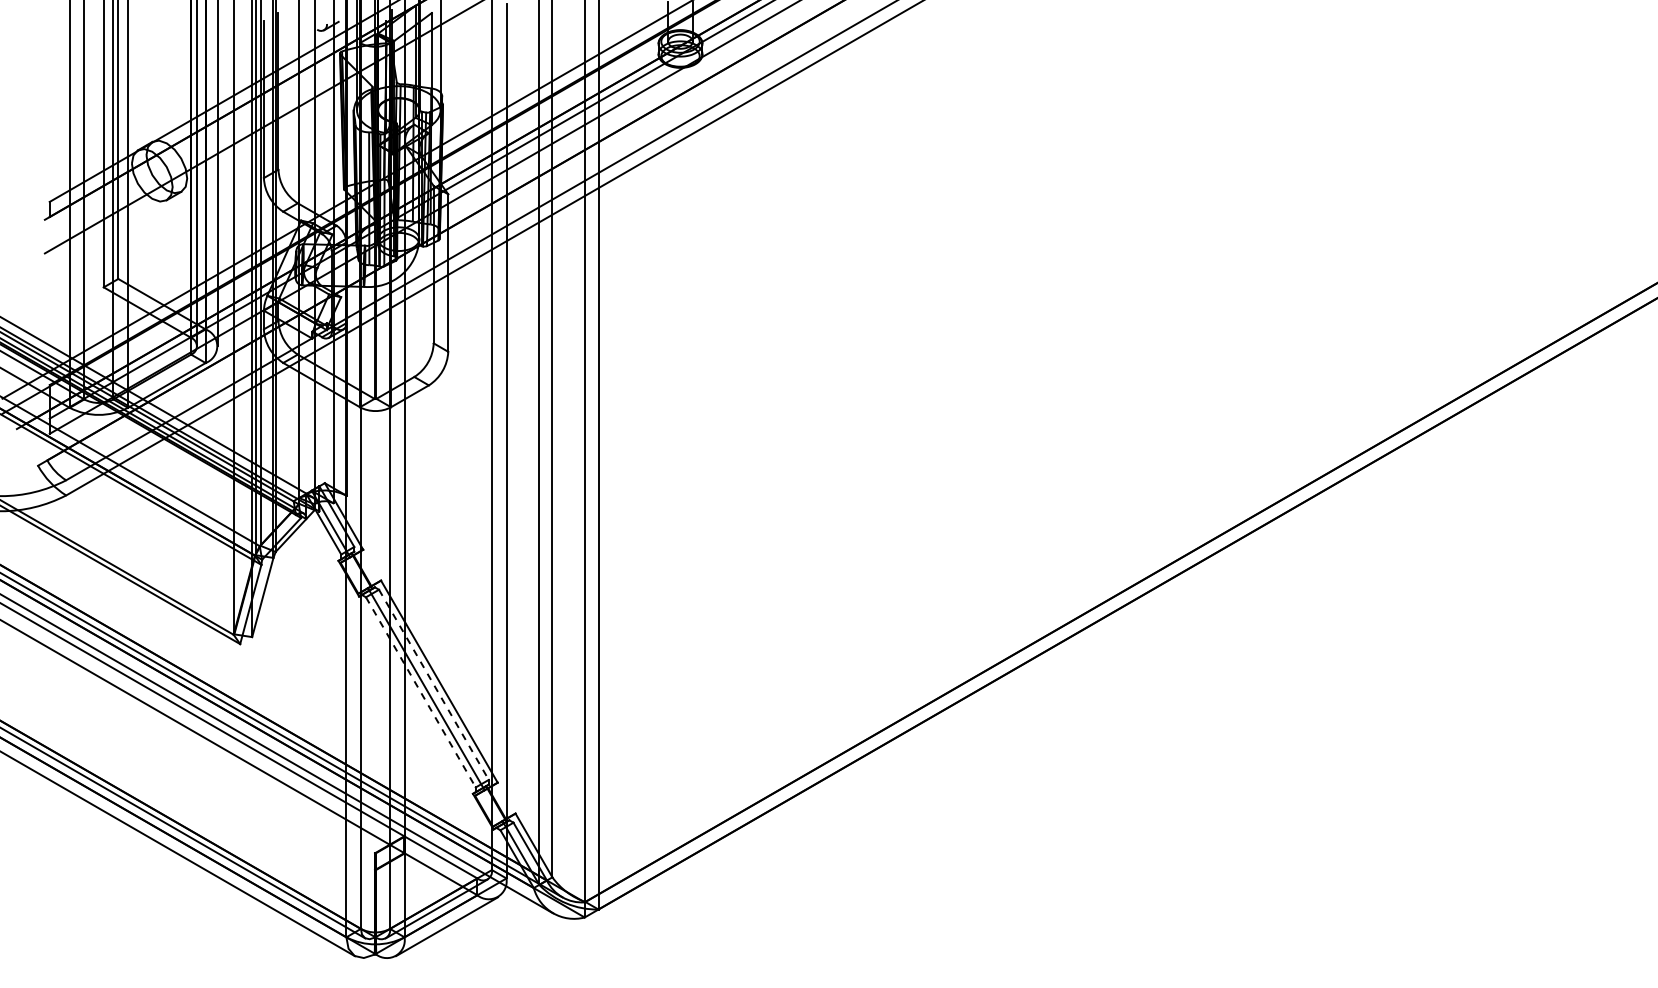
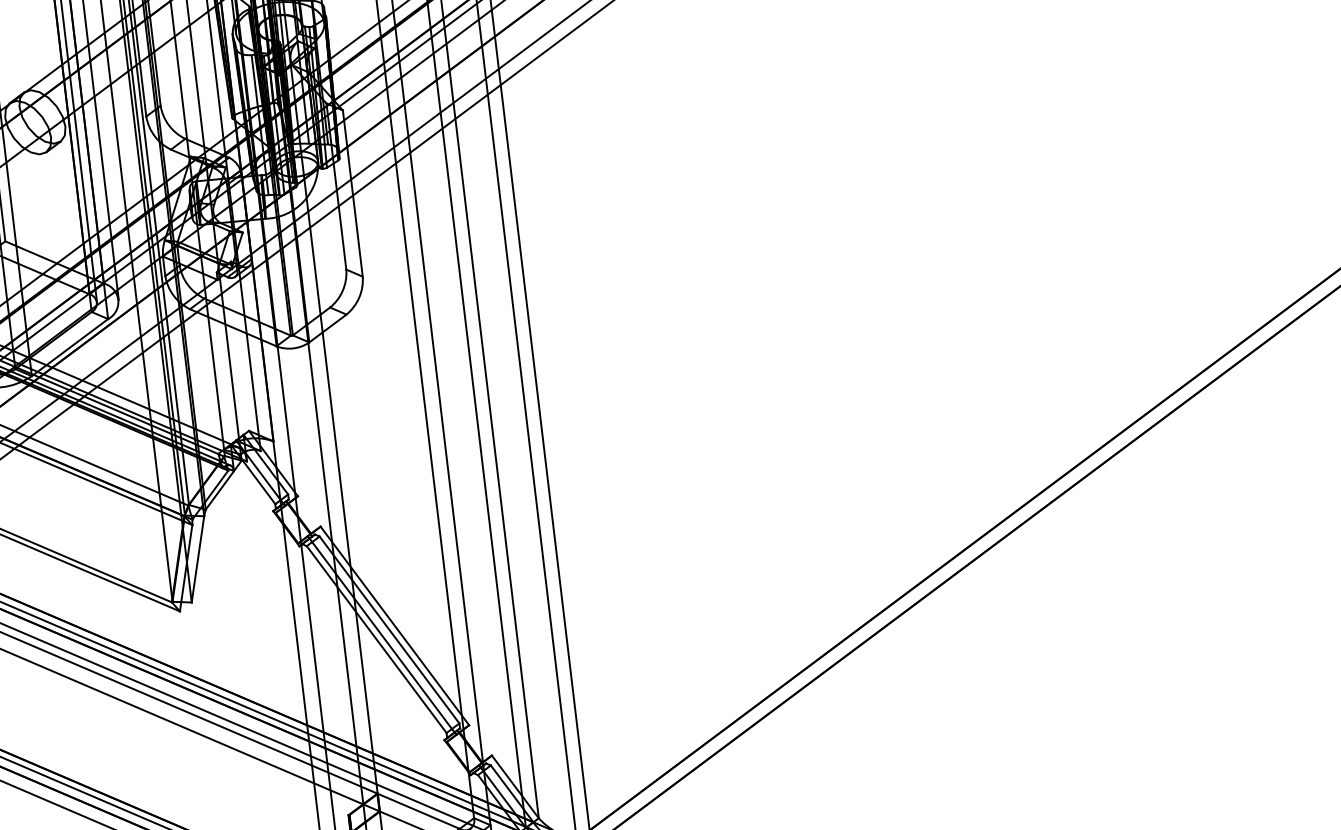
line: (433, 684) -> (389, 629), dashed -> solid
line: (420, 692) -> (376, 639), dashed -> solid

